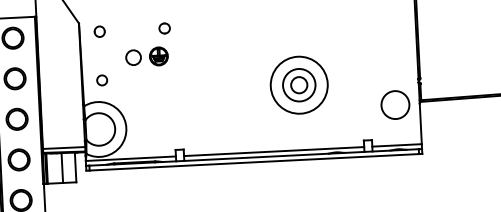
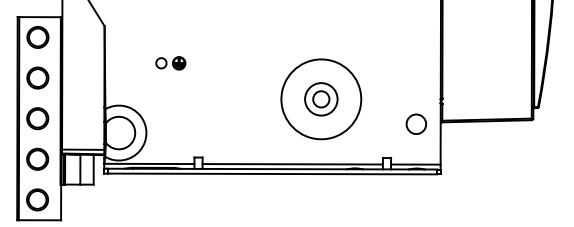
part: (164, 28) -> (189, 35), removed
part: (99, 31) -> (124, 35), removed
part: (146, 57) -> (170, 63), size x0.7
circle: (101, 80) -> (124, 84), removed
circle: (298, 84) -> (320, 98), size x1.4
circle: (395, 105) -> (416, 124), size x0.7

